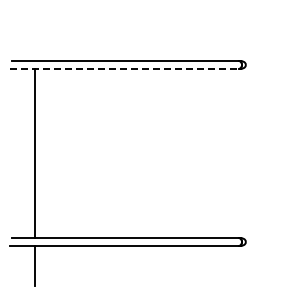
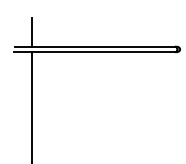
line: (35, 40) -> (32, 32), added
line: (125, 68) -> (95, 51), dashed -> solid

